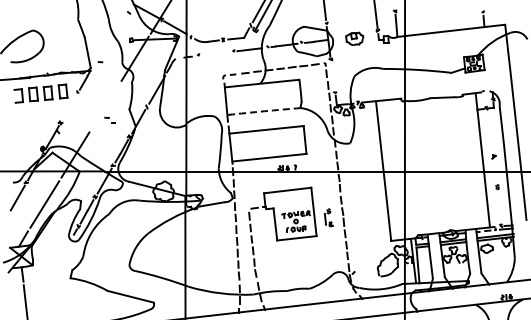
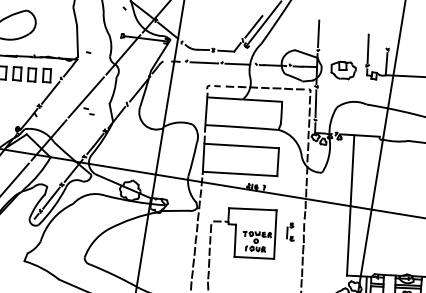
part: (354, 38) -> (343, 69), size x1.43
line: (216, 53) -> (204, 62), added
line: (332, 75) -> (315, 102), added
line: (105, 106) -> (86, 97), added
line: (69, 107) -> (50, 92), added
arc: (264, 111) -> (242, 127), dashed -> solid
part: (328, 217) -> (290, 231), moved

